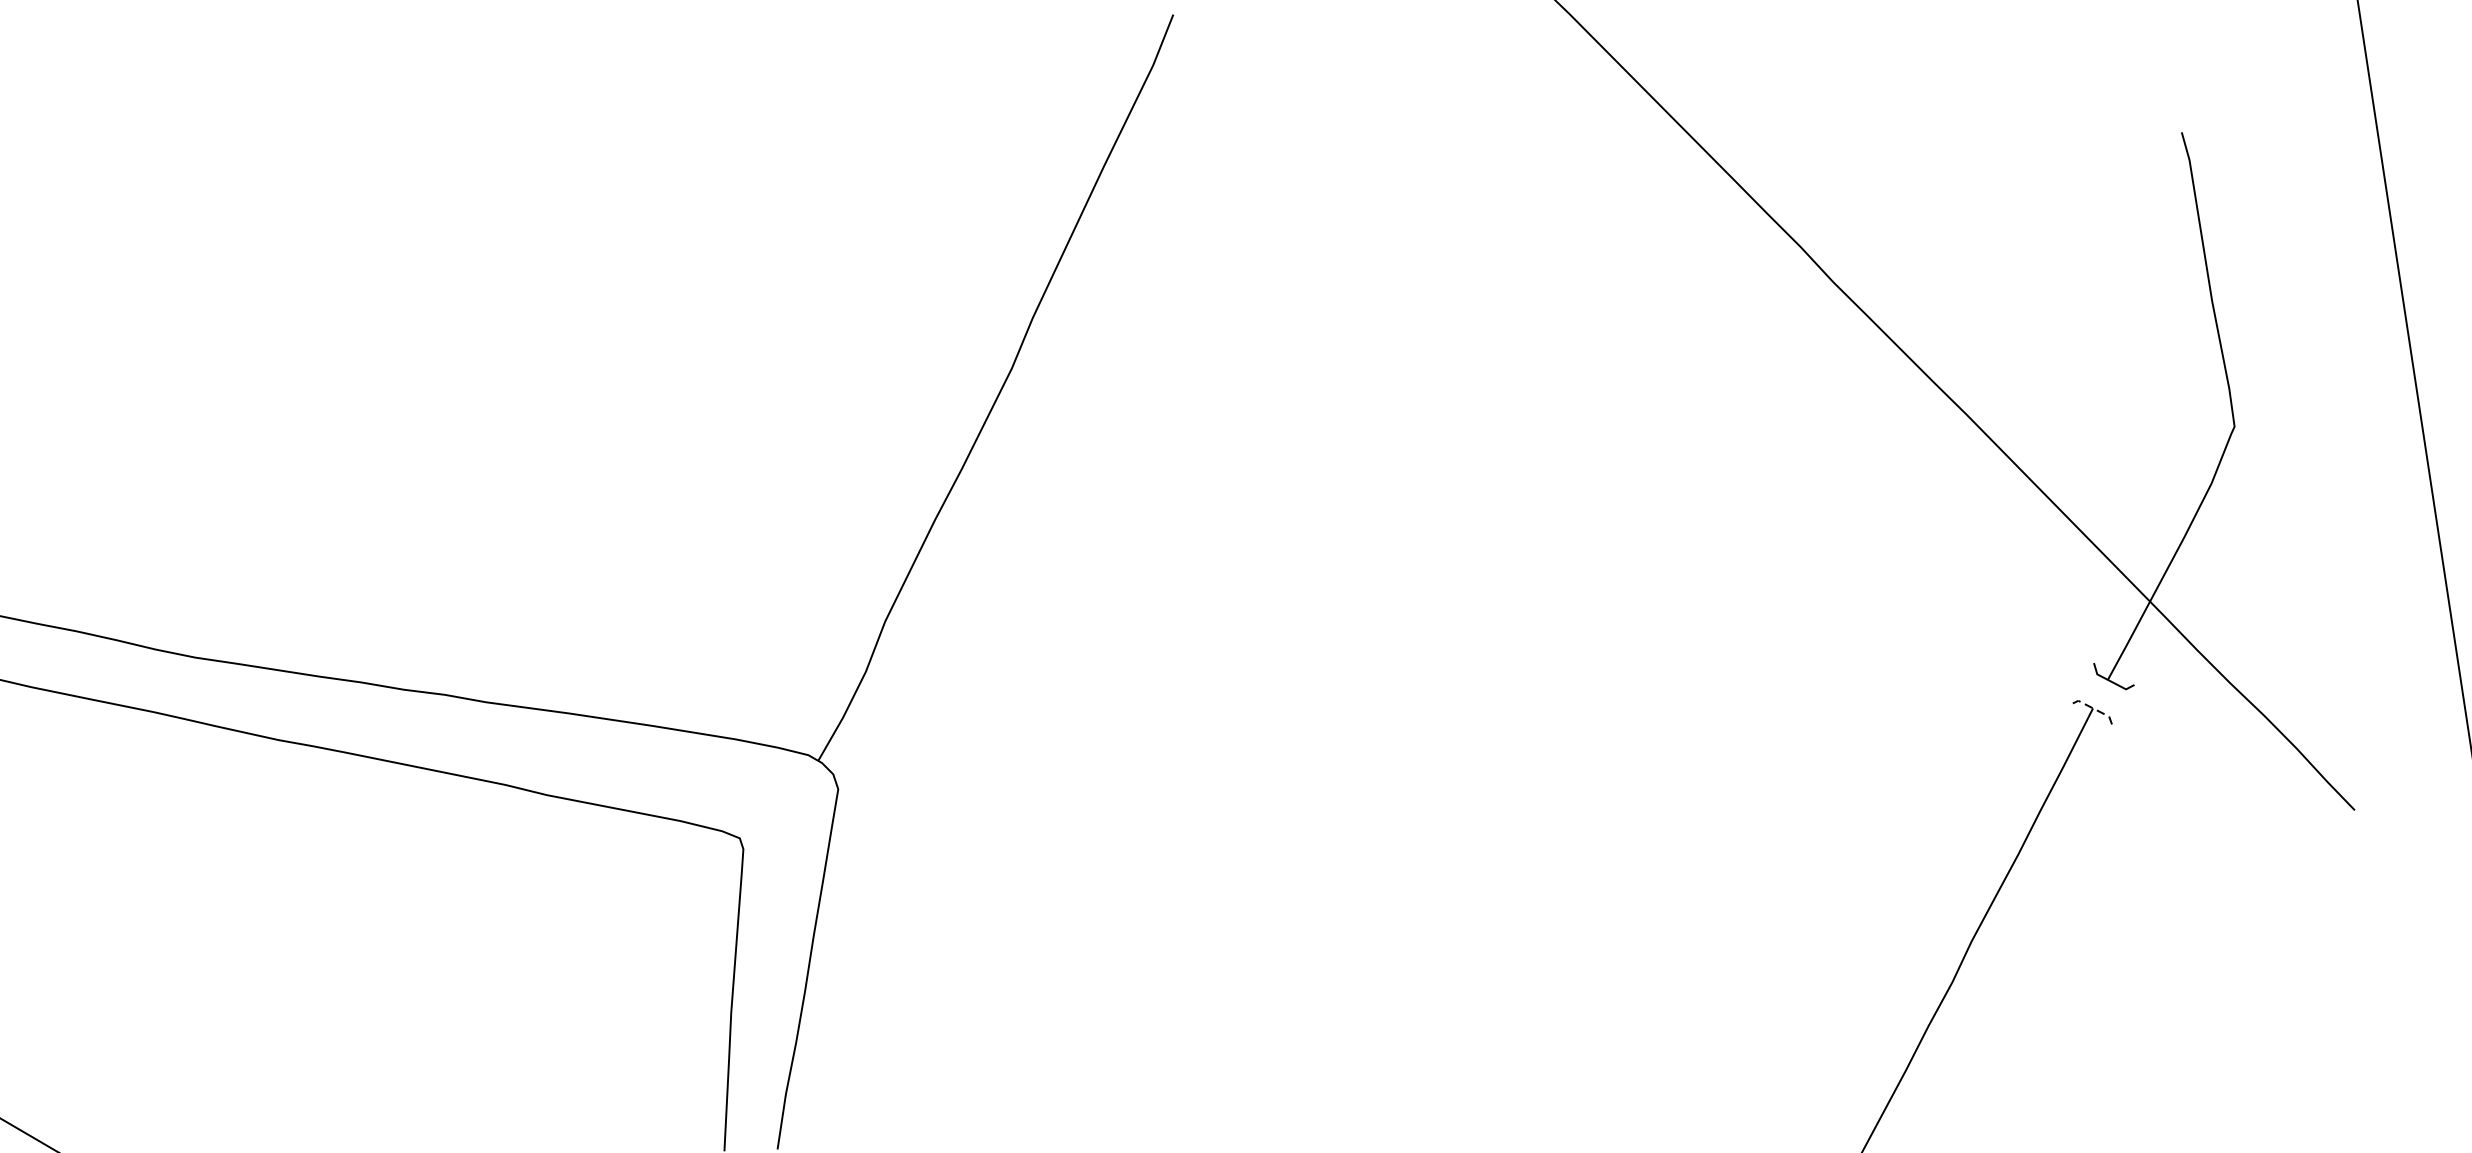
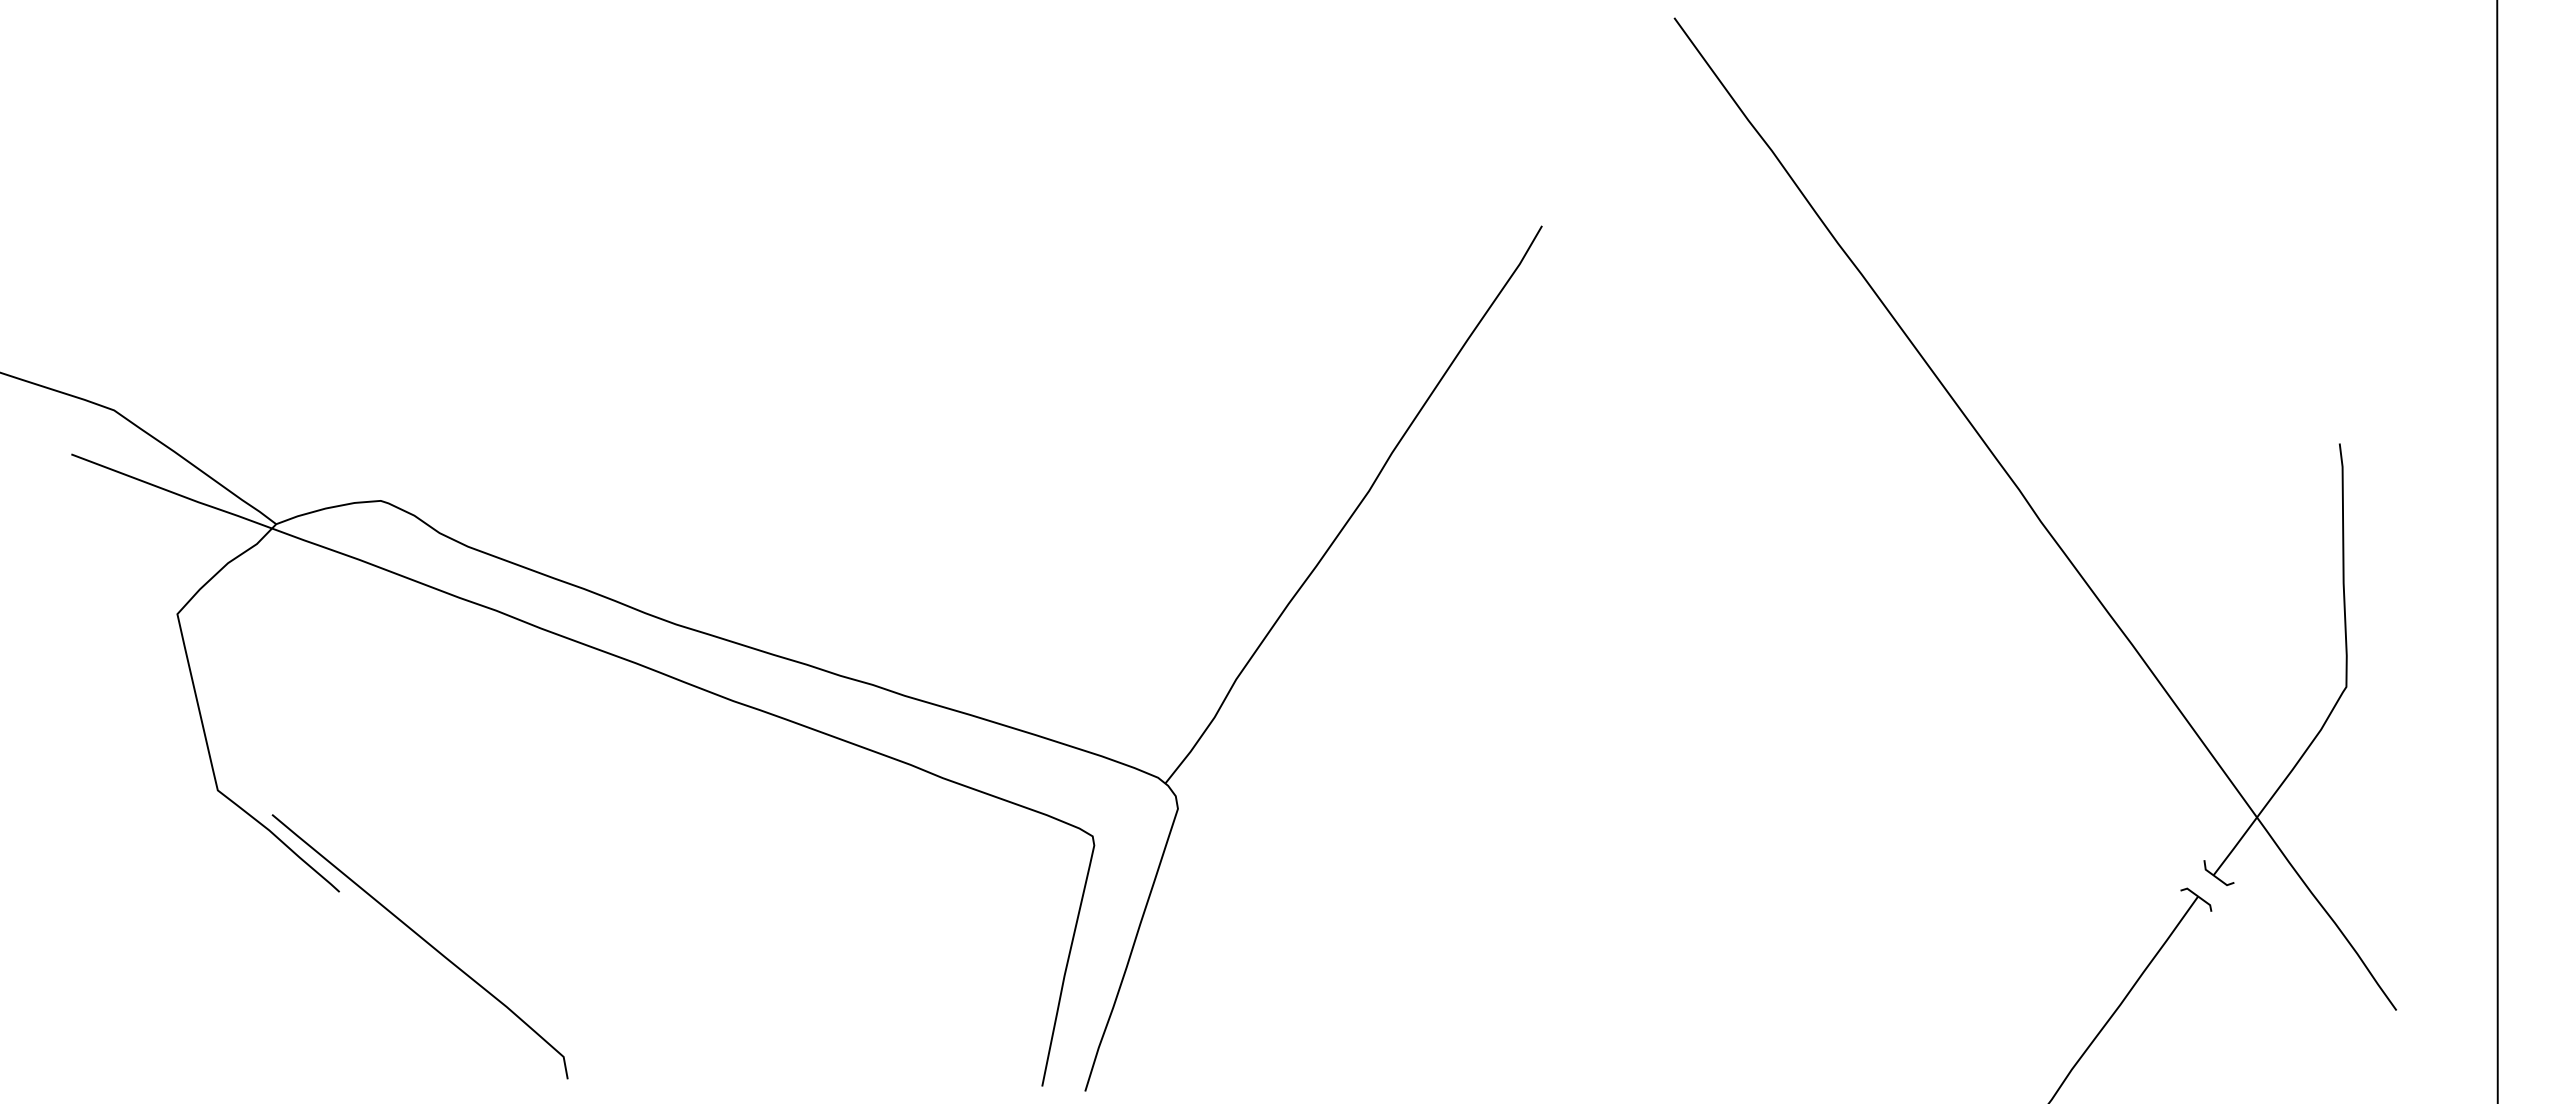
line: (2093, 708) -> (2198, 896), dashed -> solid

